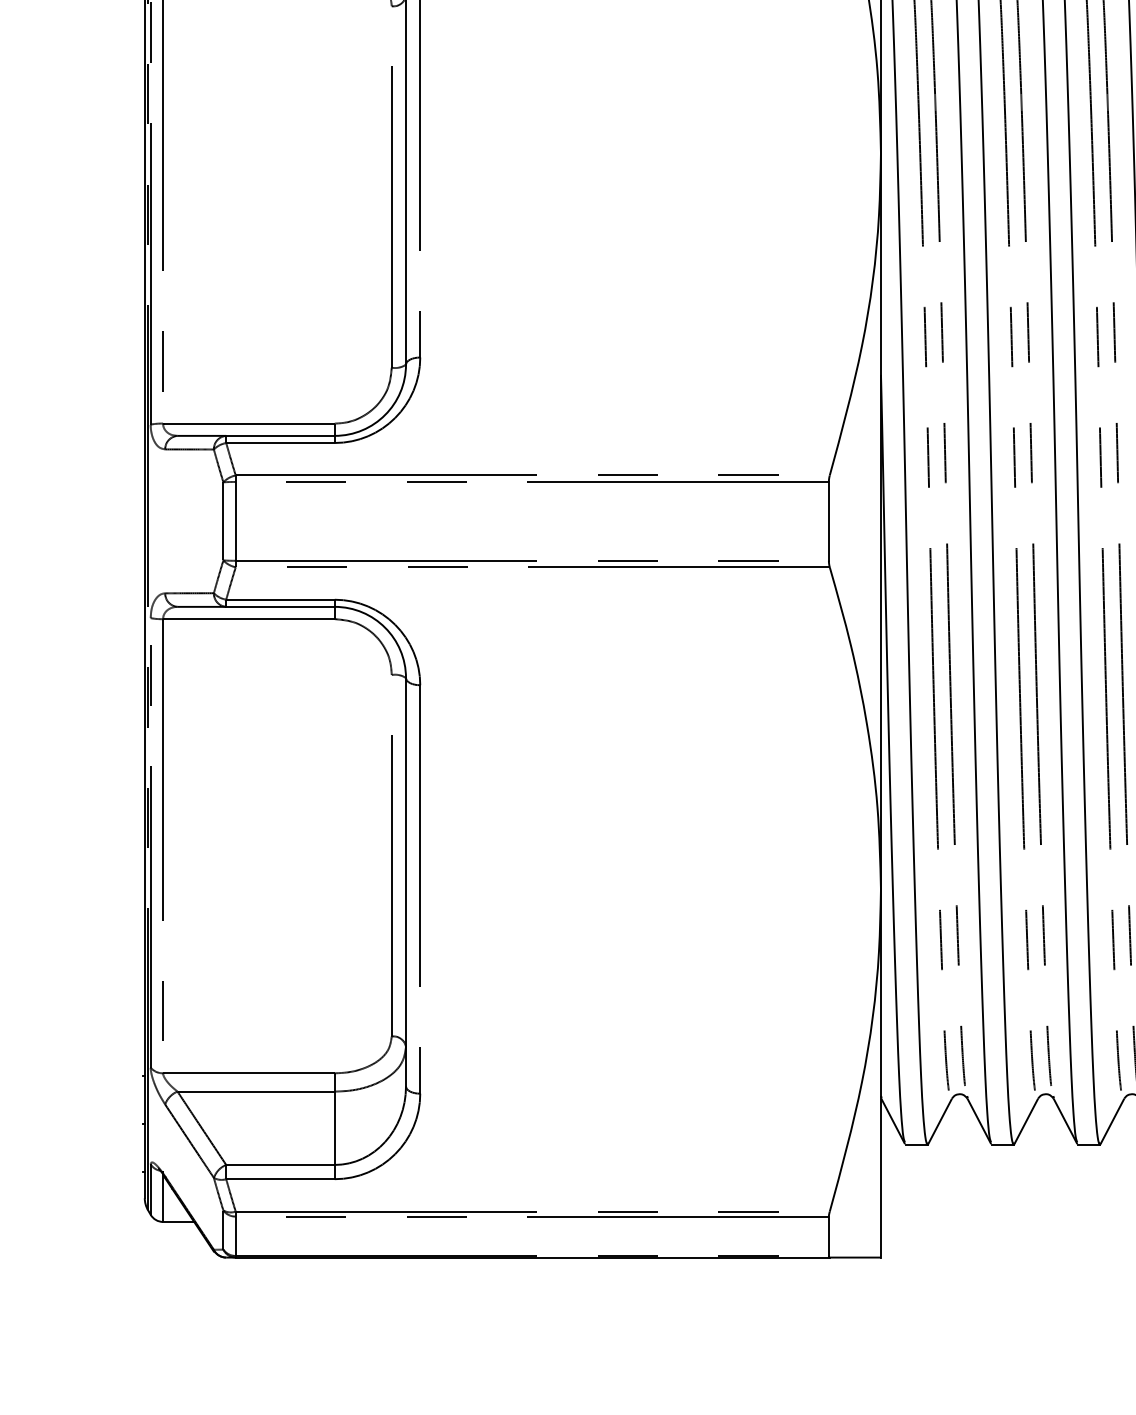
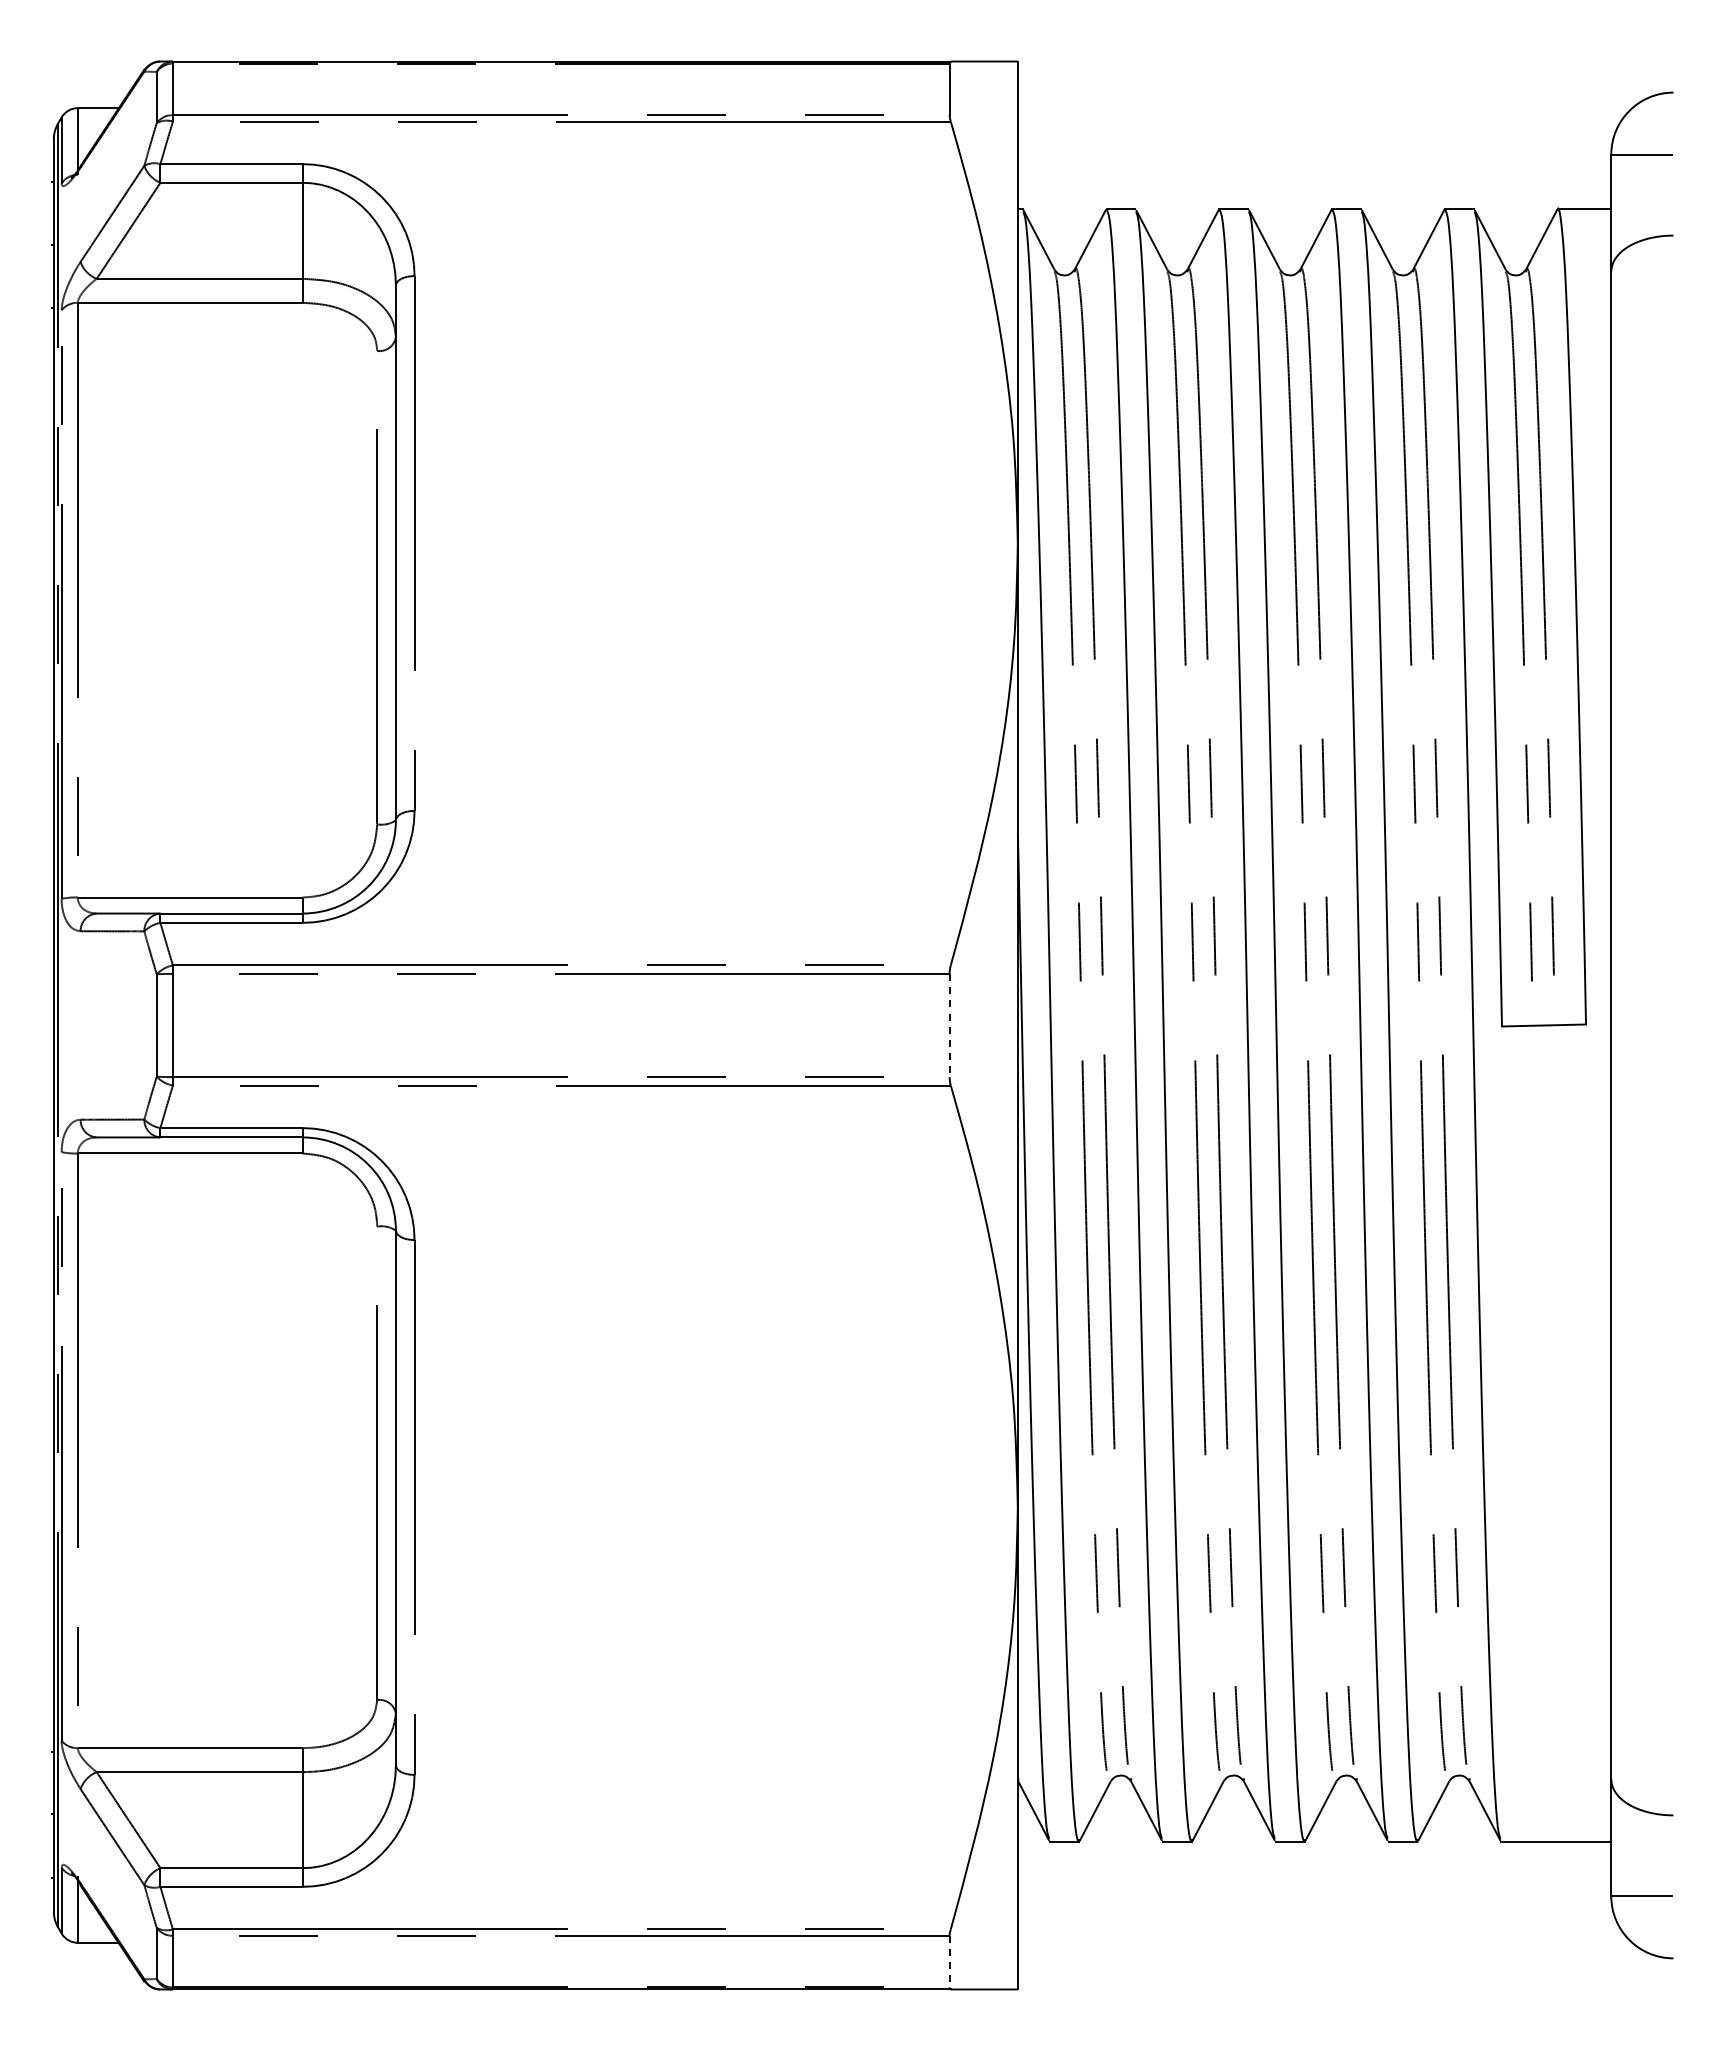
line: (828, 521) -> (949, 1025), solid -> dashed
line: (828, 1236) -> (949, 1961), solid -> dashed

